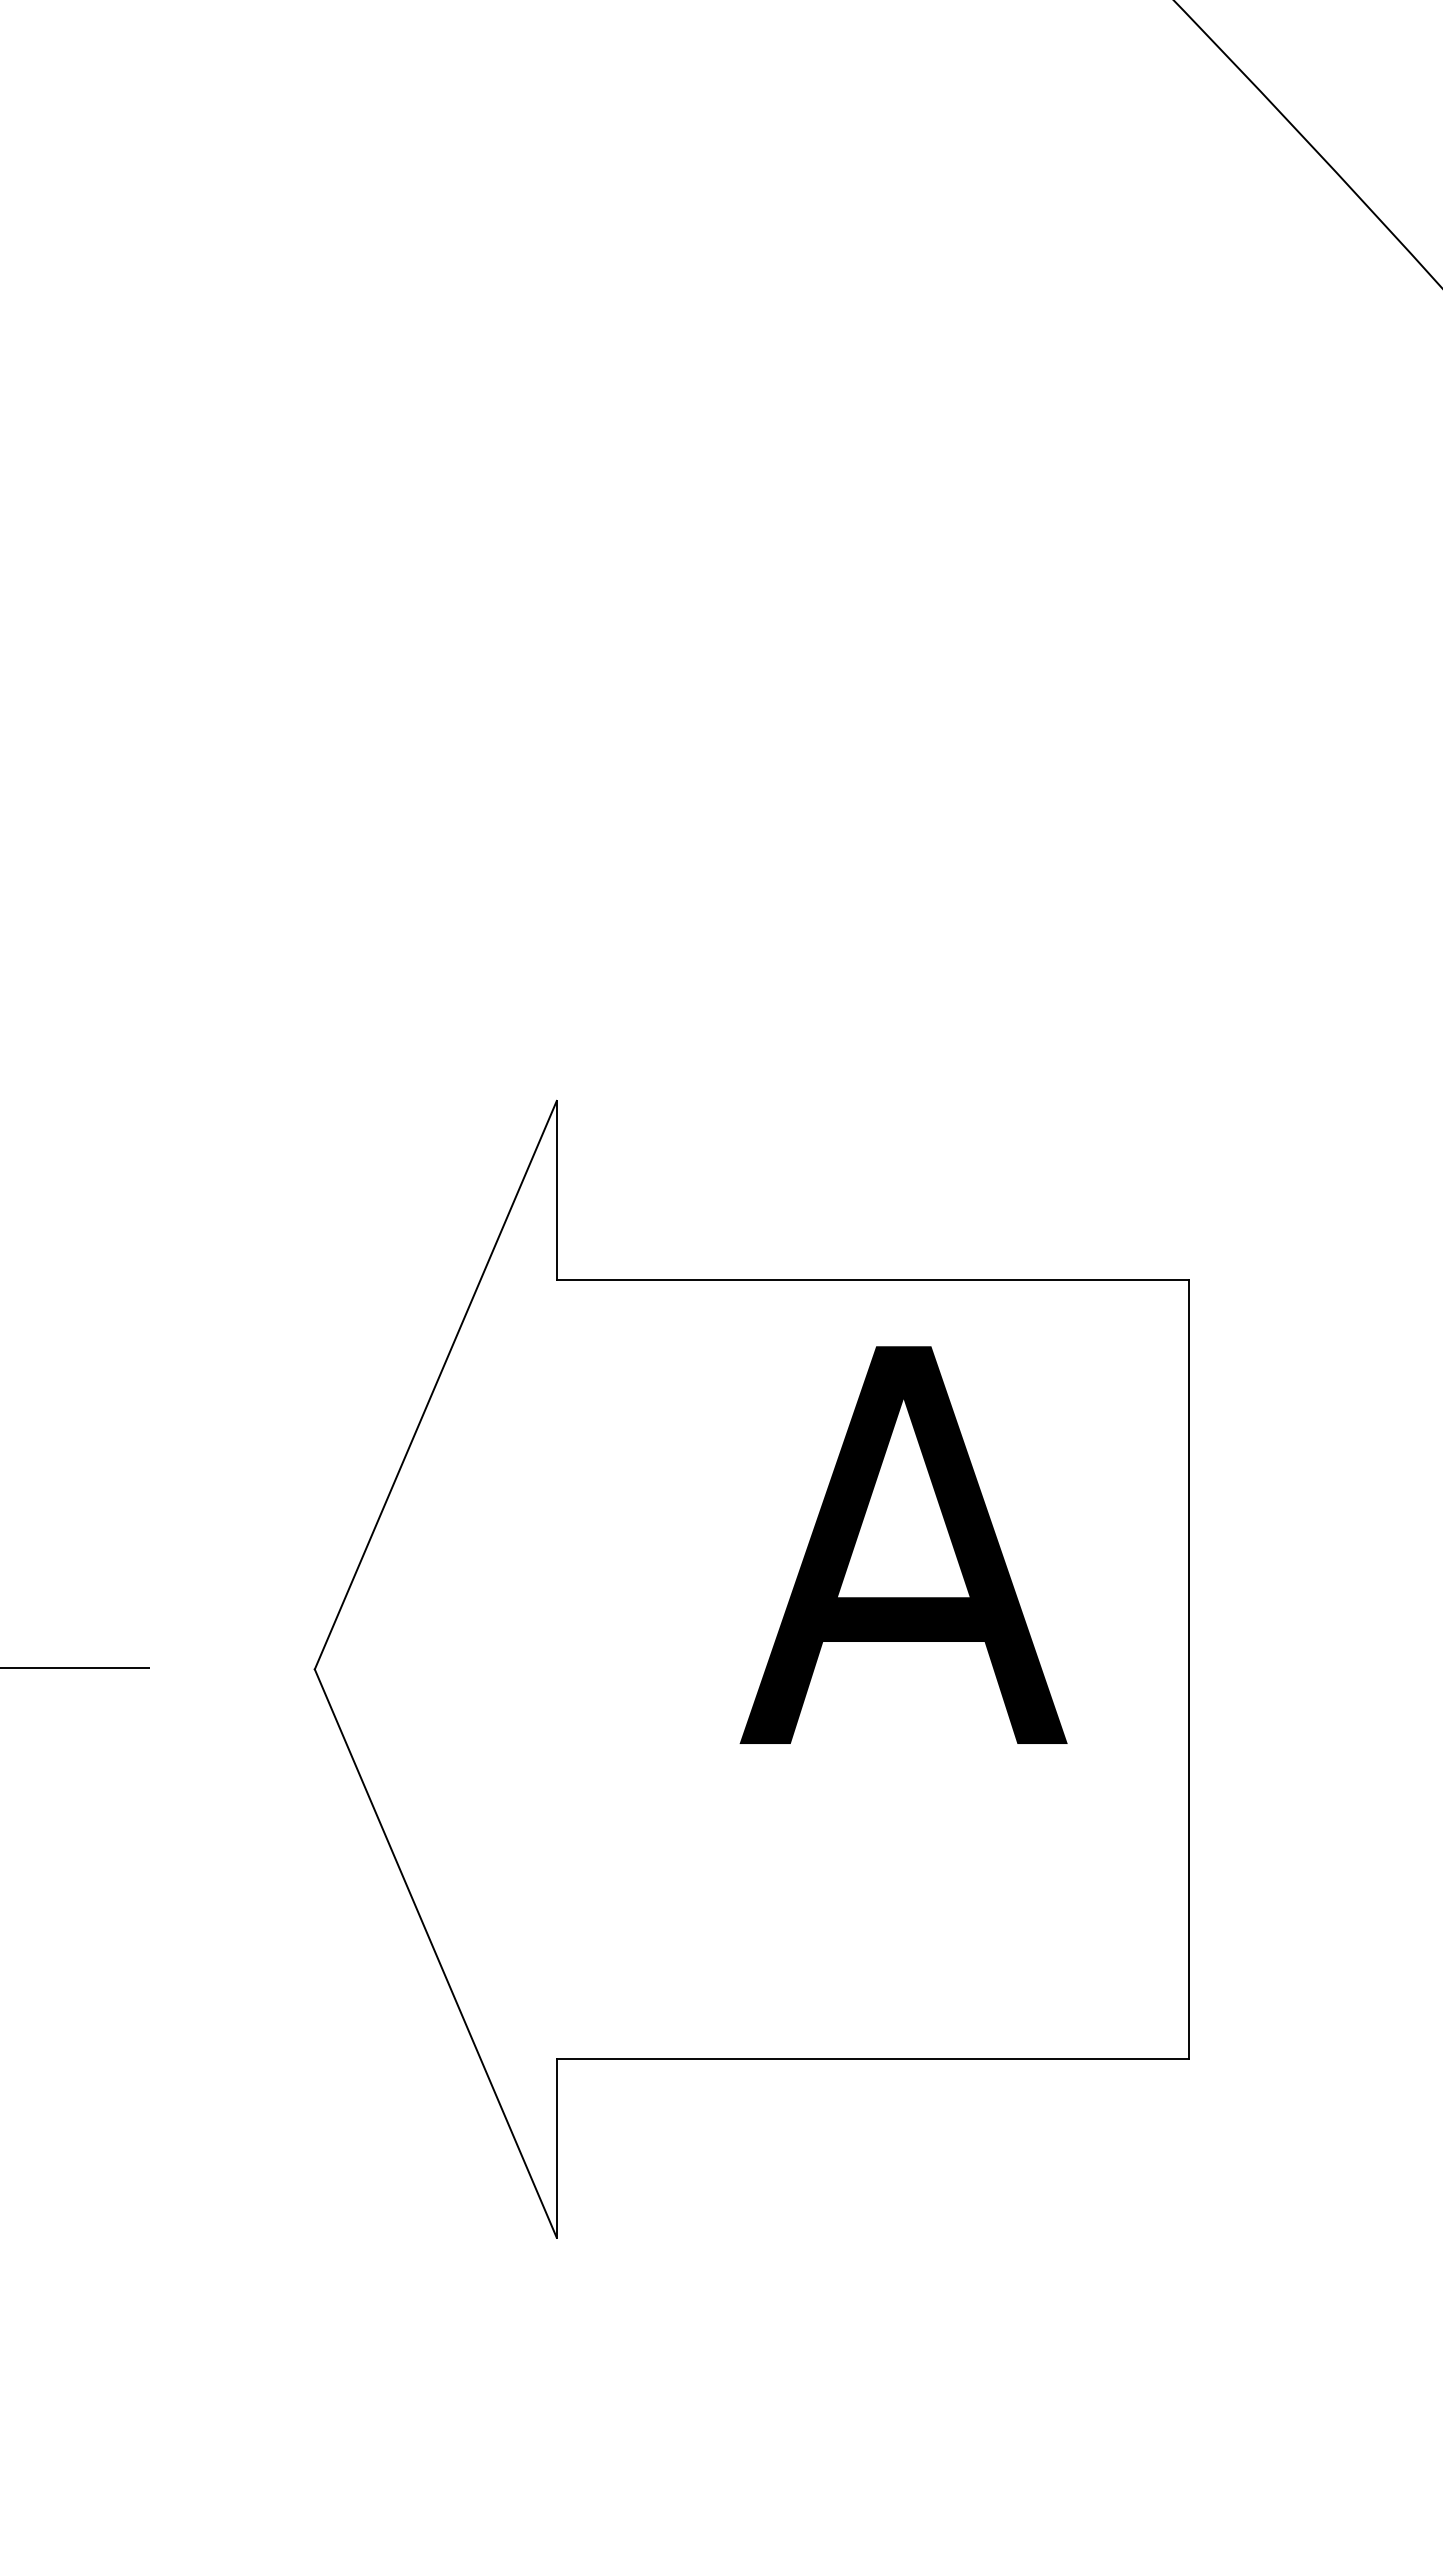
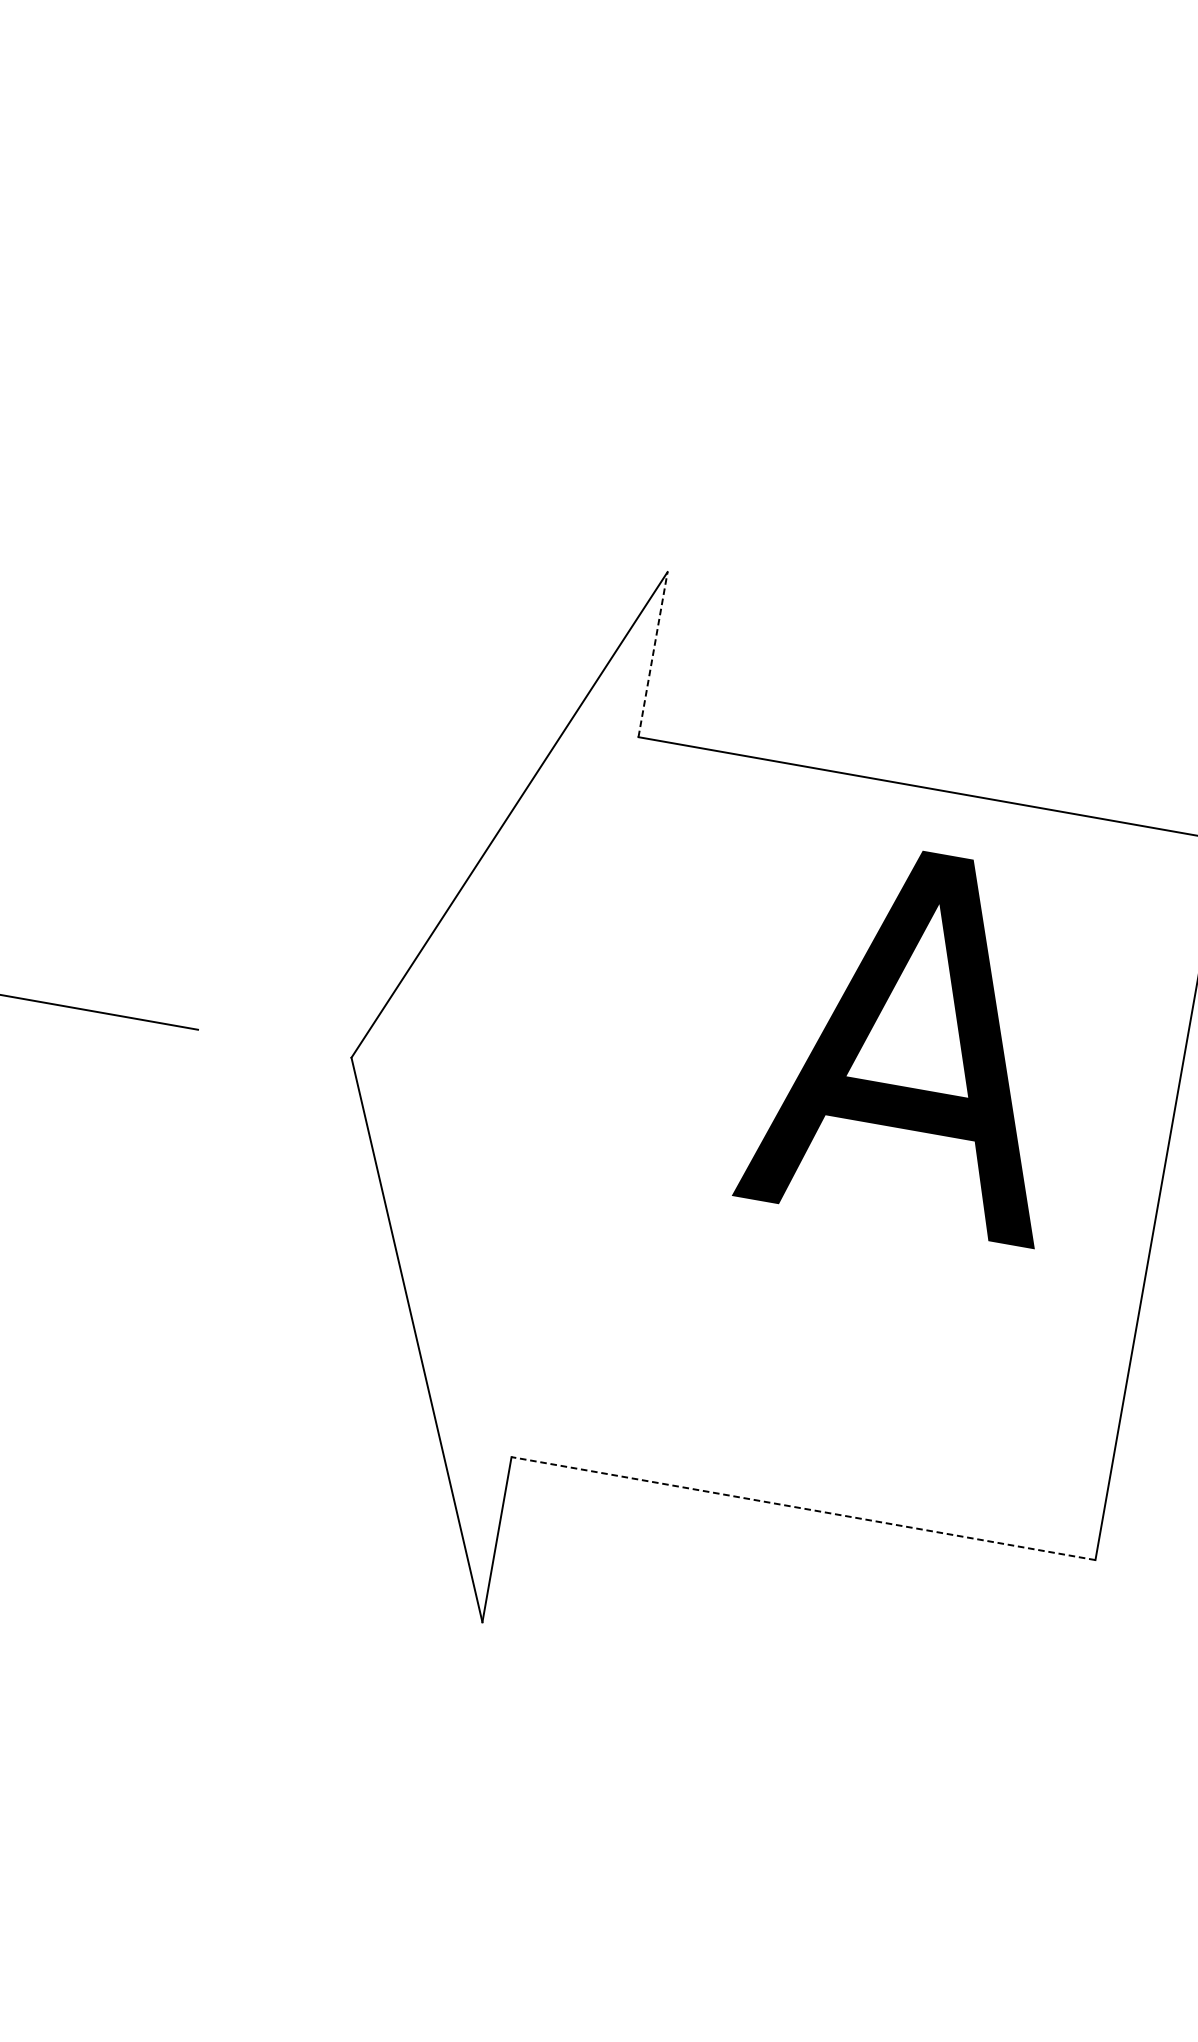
line: (556, 1189) -> (652, 653), solid -> dashed
line: (872, 2059) -> (803, 1508), solid -> dashed

